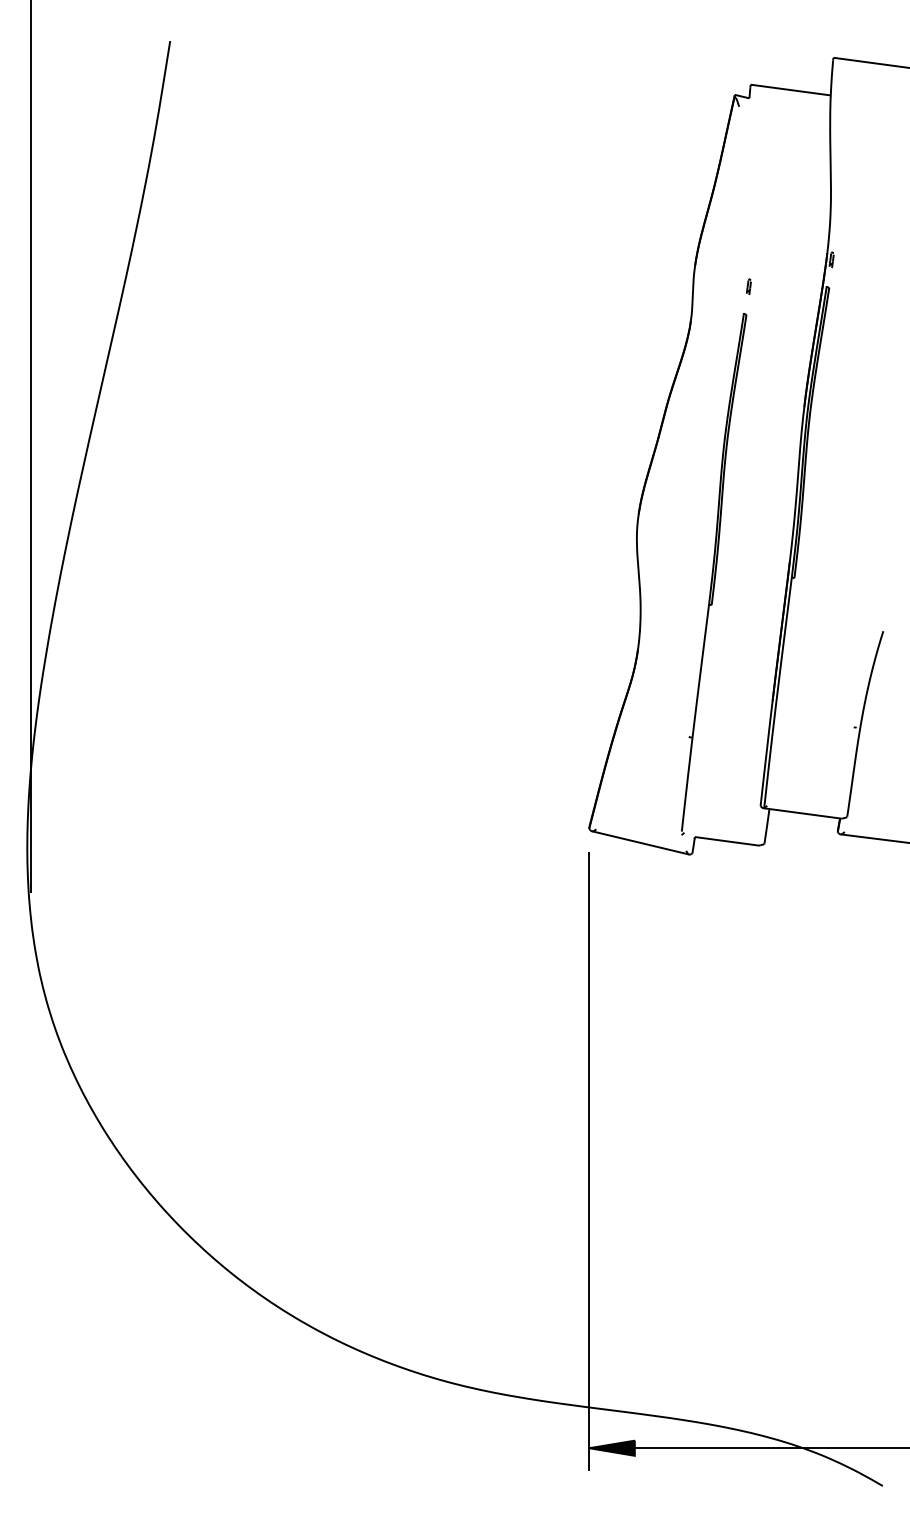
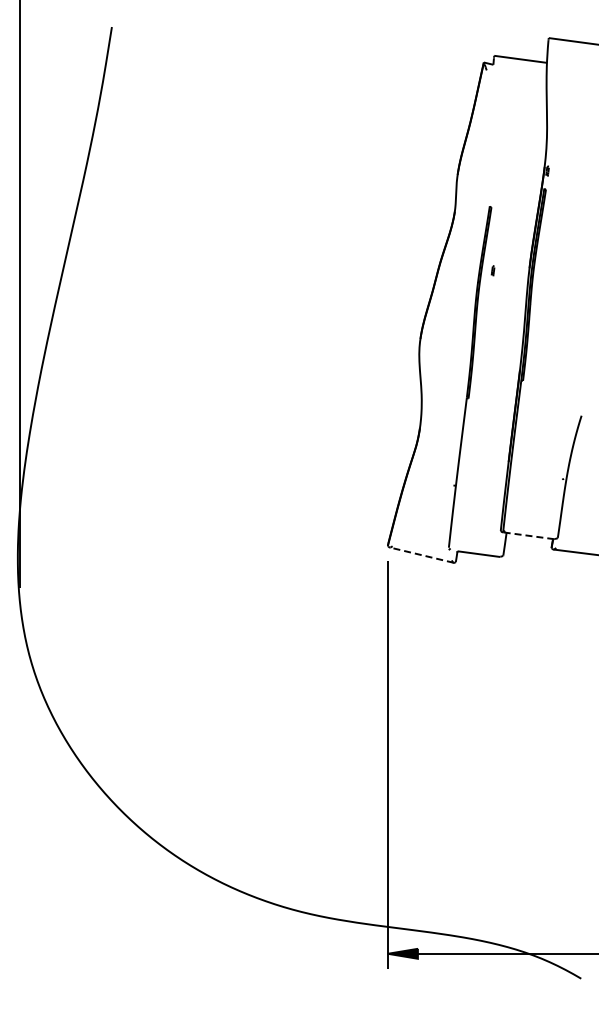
part: (748, 286) -> (492, 270), moved
line: (801, 813) -> (527, 535), solid -> dashed
line: (640, 843) -> (421, 555), solid -> dashed

